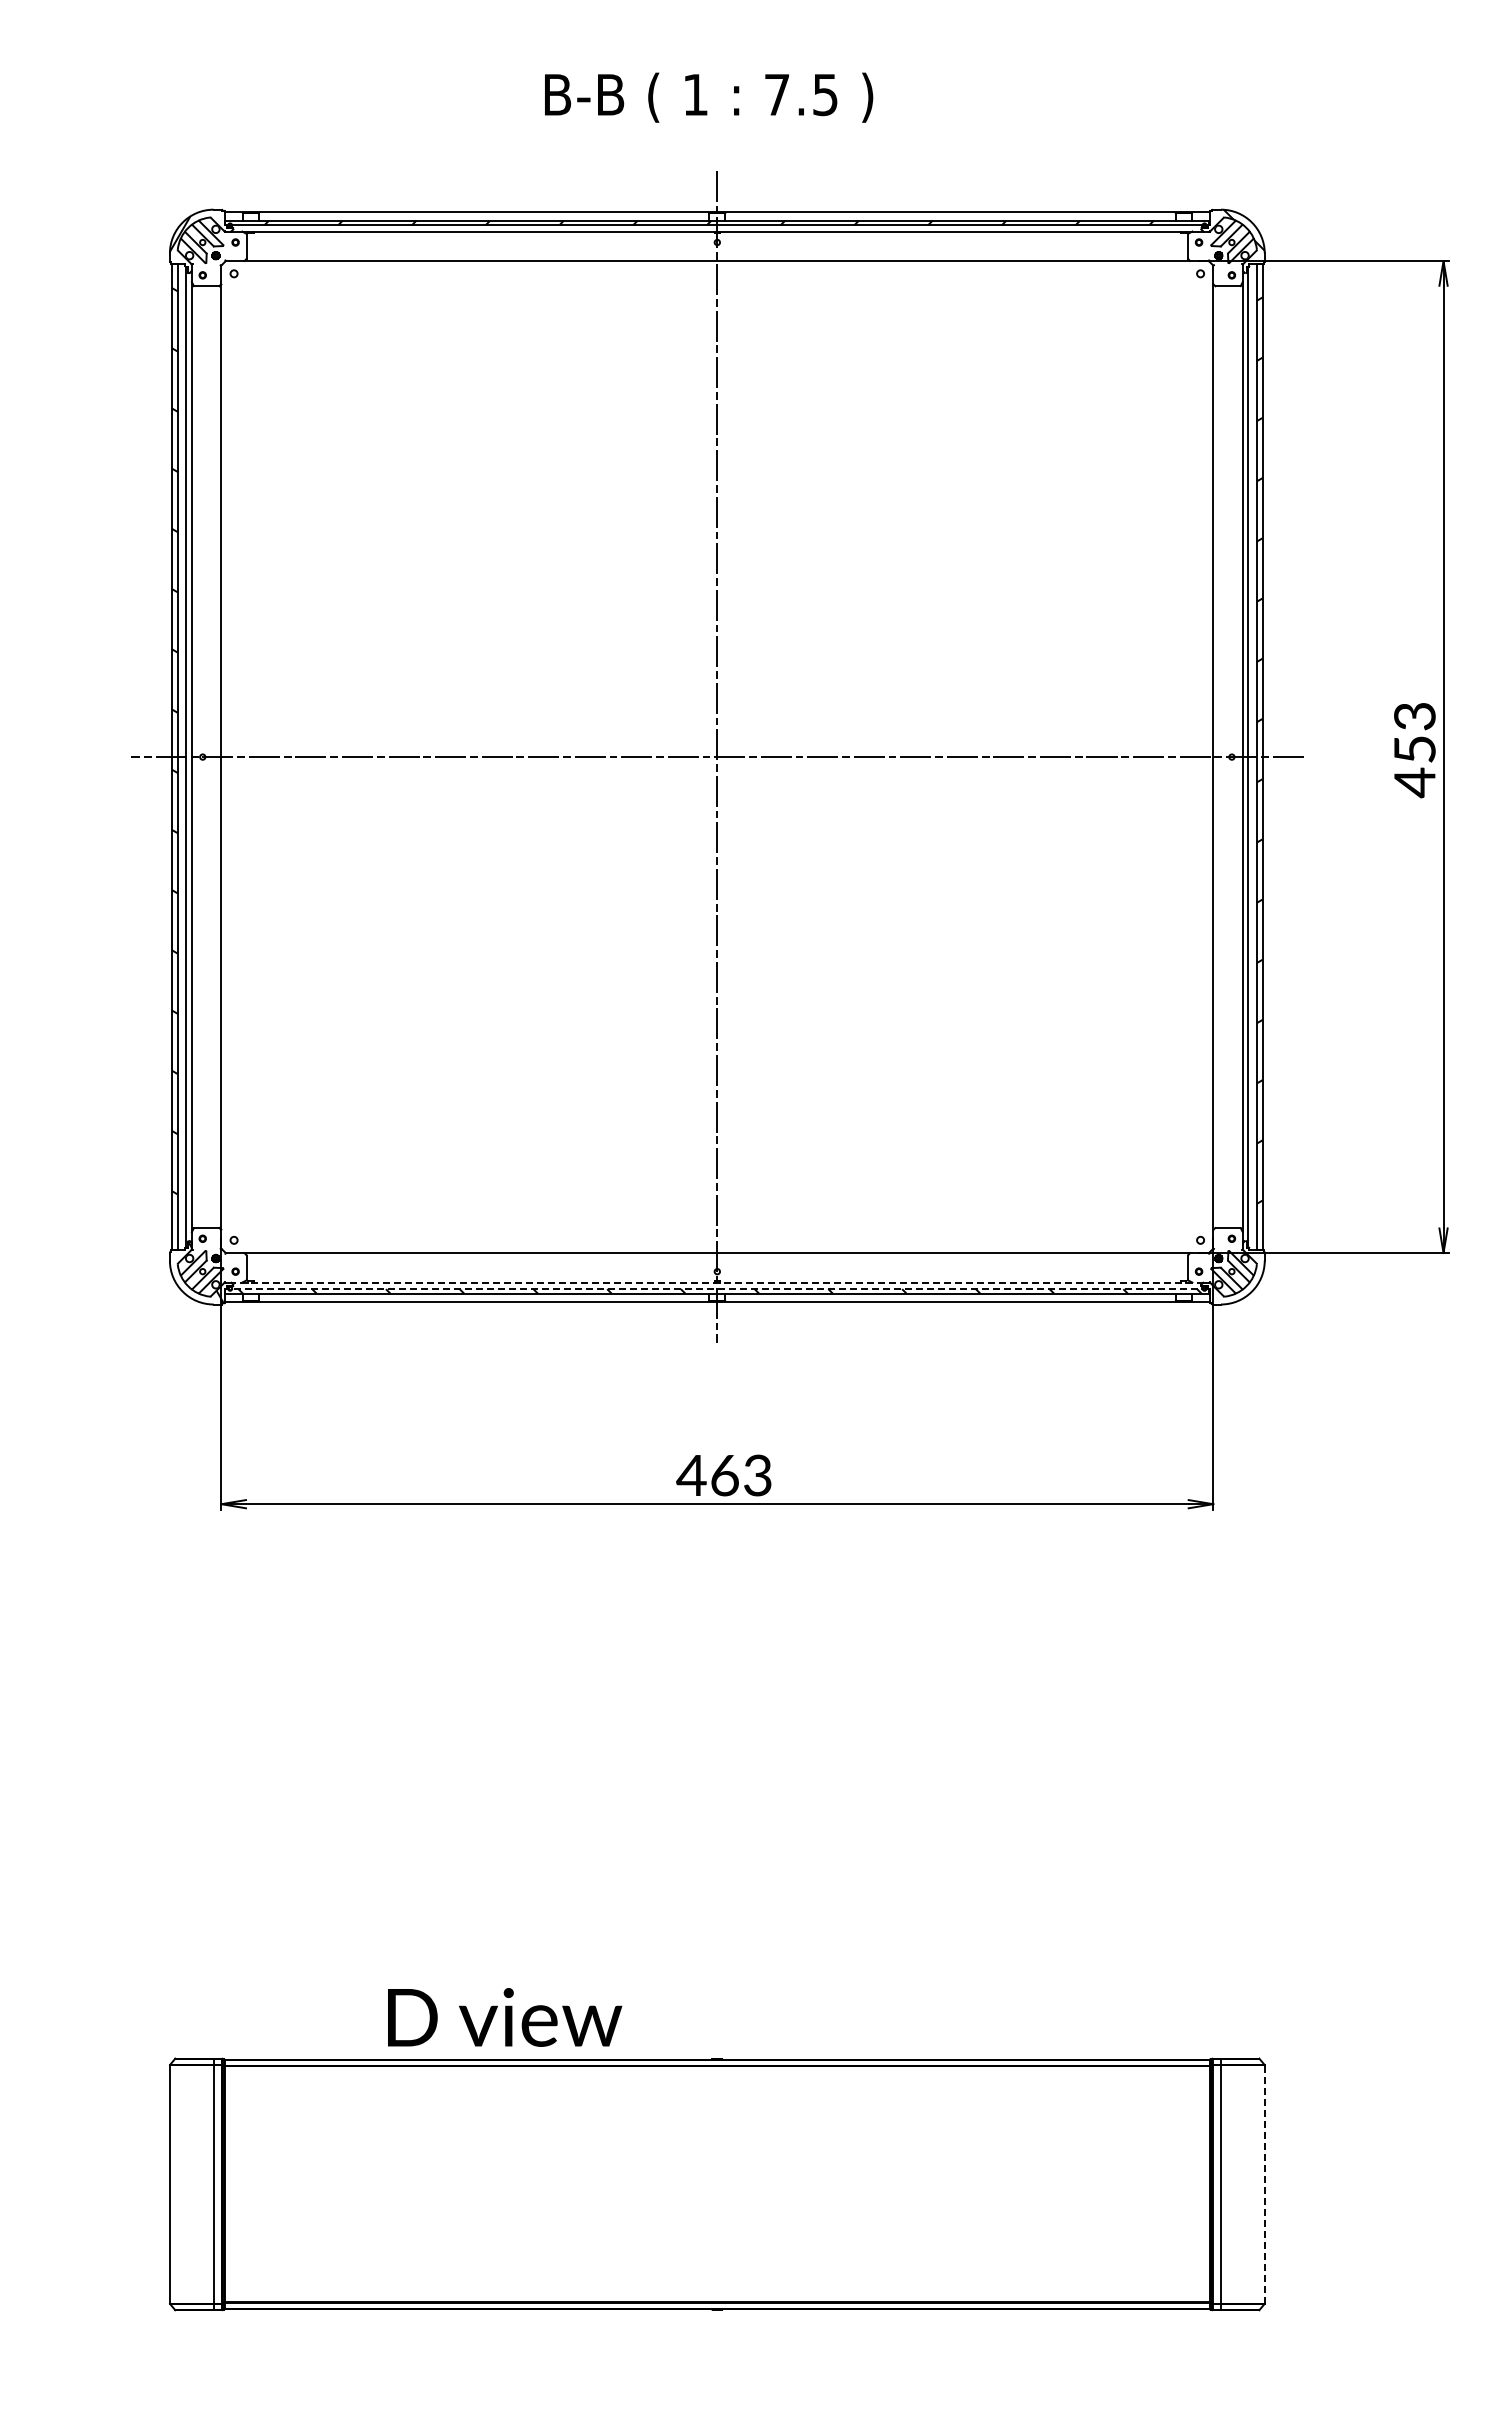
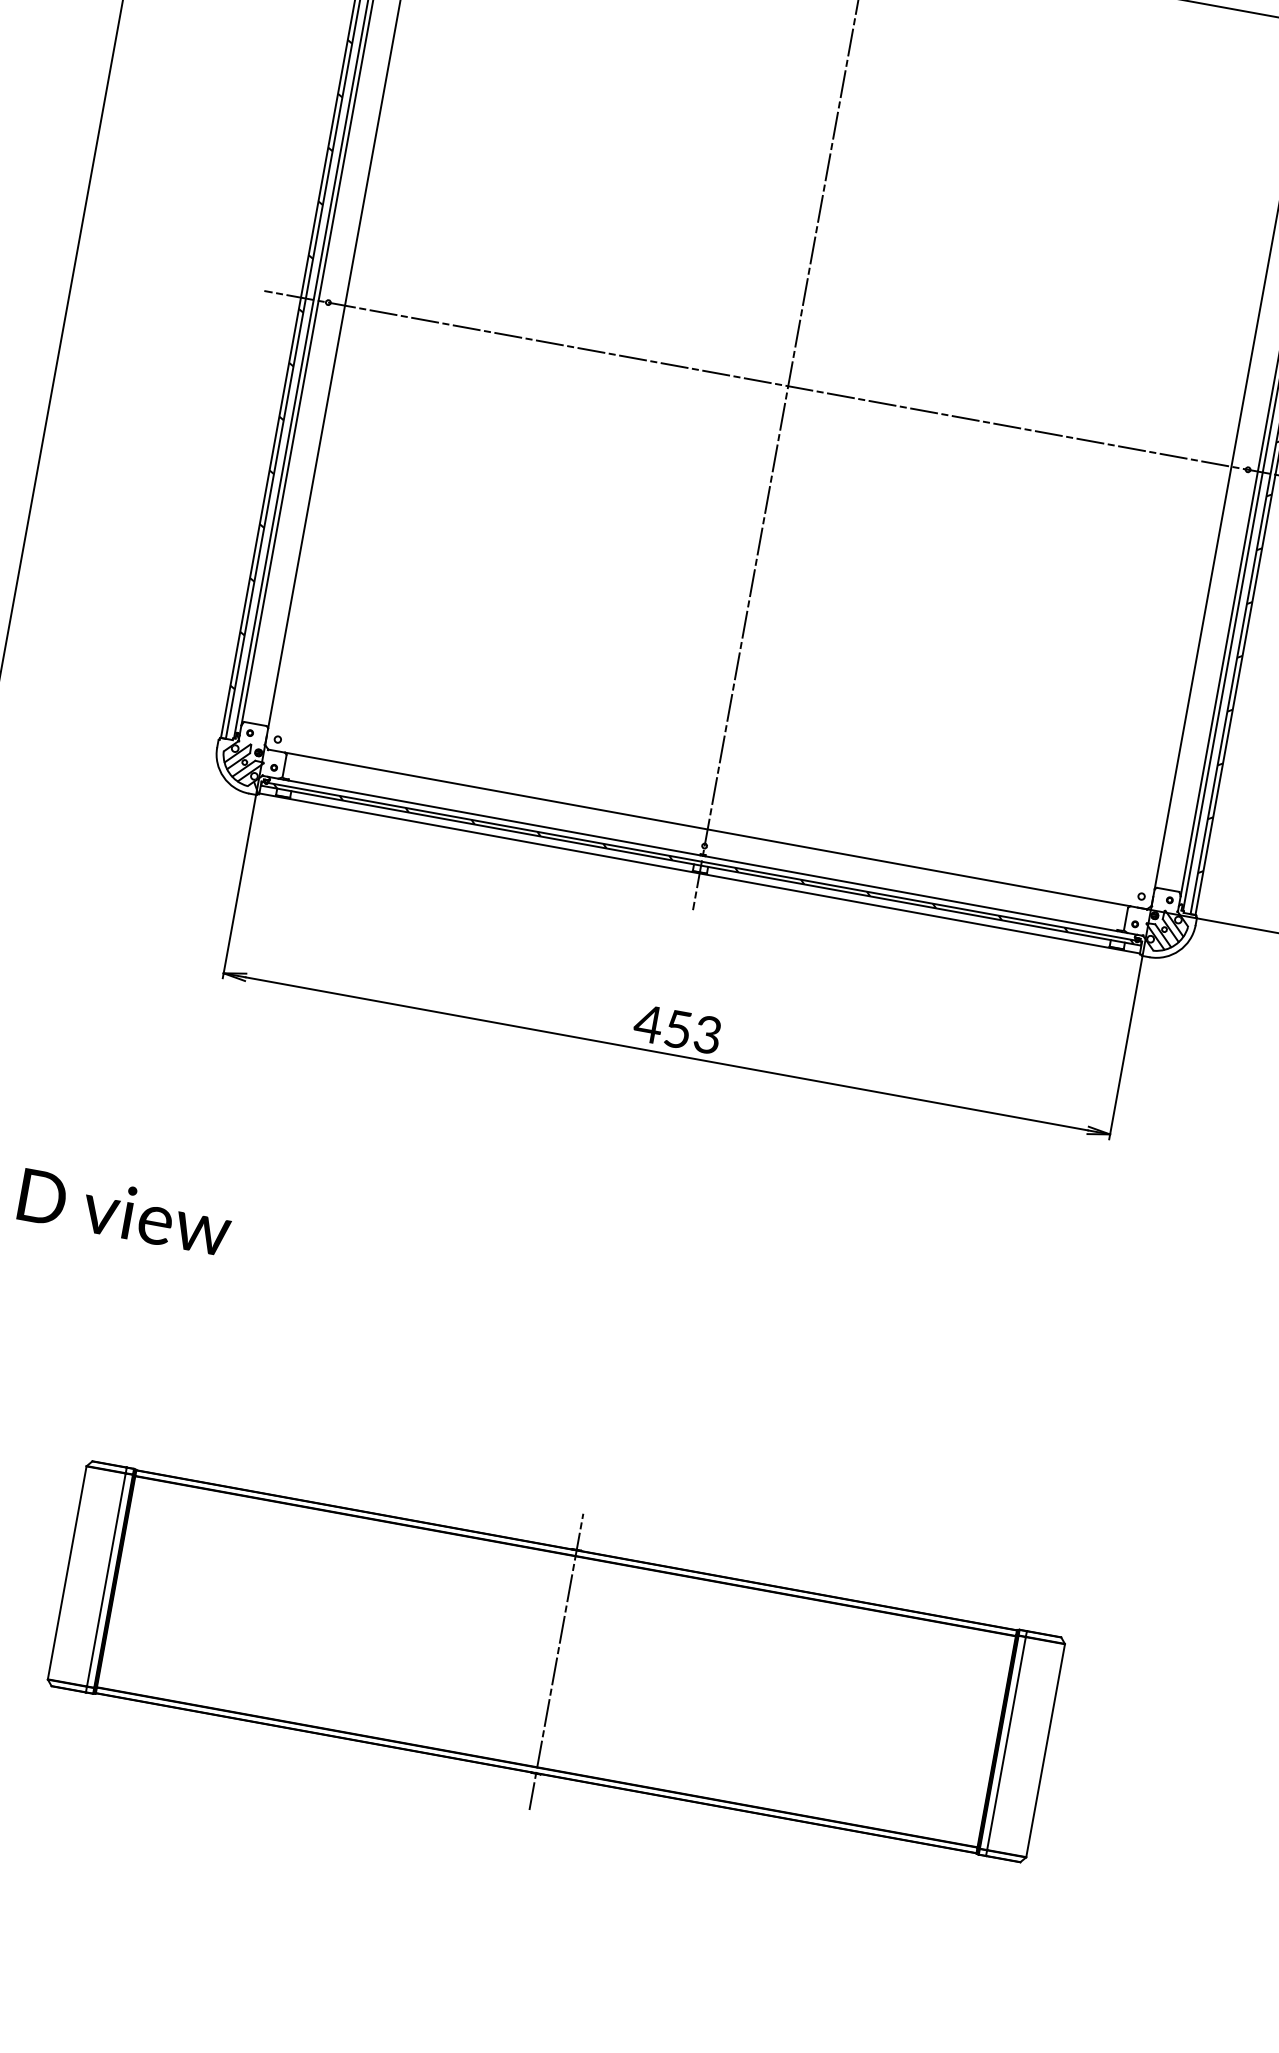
line: (717, 1282) -> (703, 855), dashed -> solid
line: (716, 1289) -> (701, 861), dashed -> solid
text: (724, 1475) -> (677, 1029), 463 -> 453
text: (505, 2017) -> (125, 1212), moved
line: (1264, 2183) -> (1045, 1749), dashed -> solid
line: (717, 2184) -> (556, 1661), added

